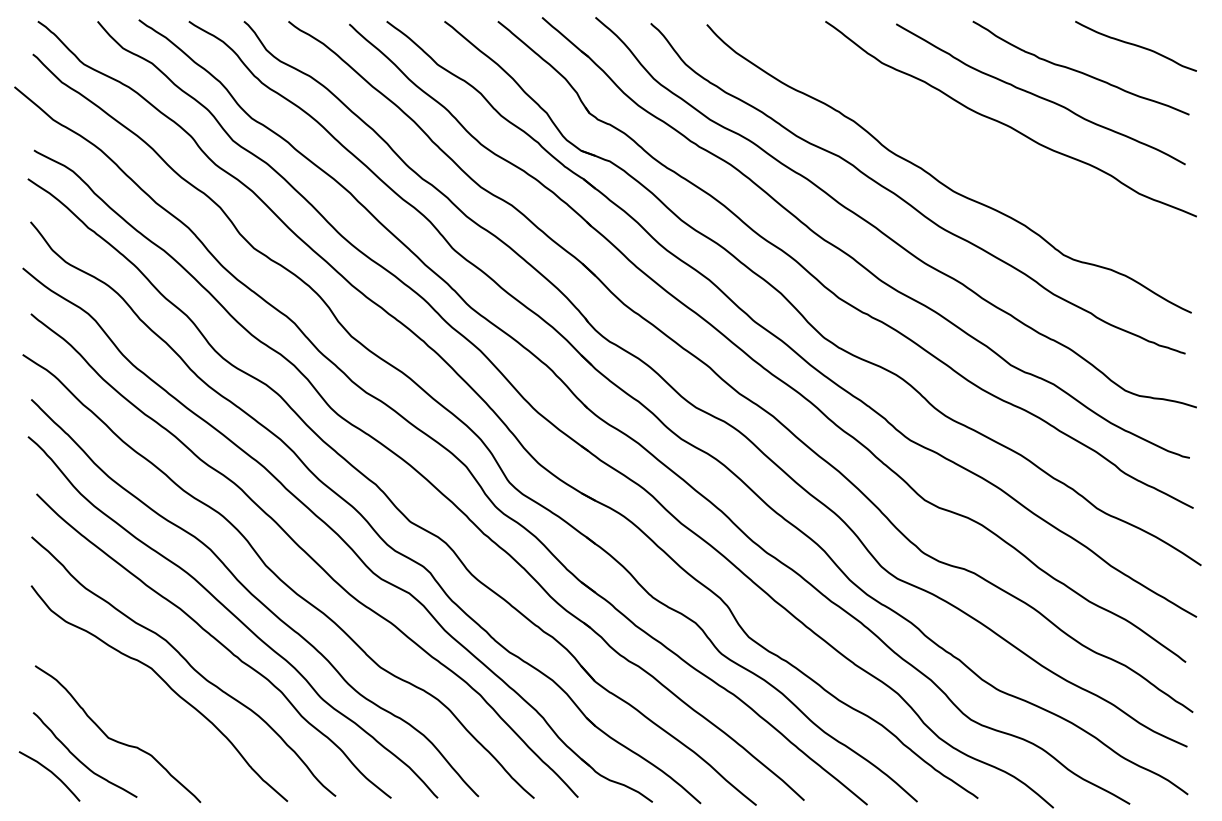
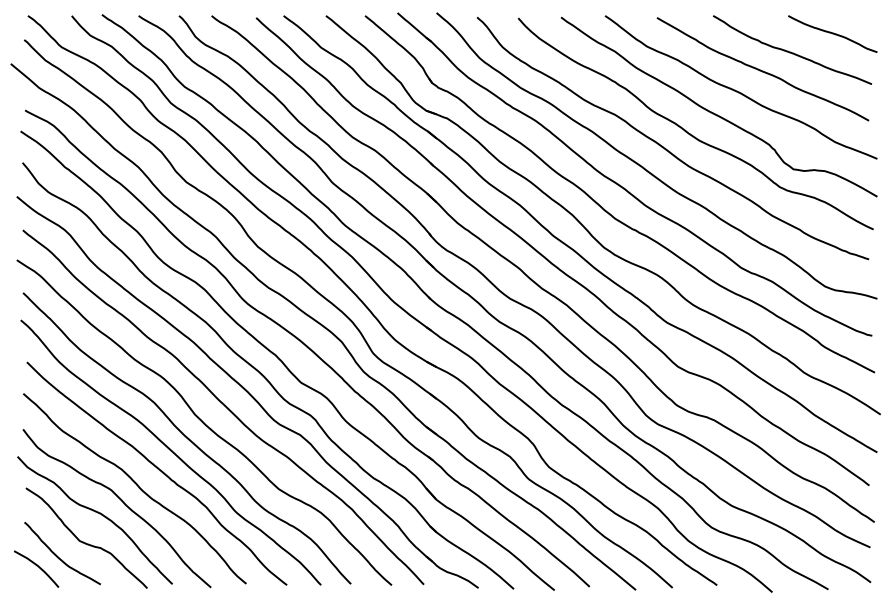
curve: (977, 155) -> (716, 114), added
curve: (133, 700) -> (98, 513), added

